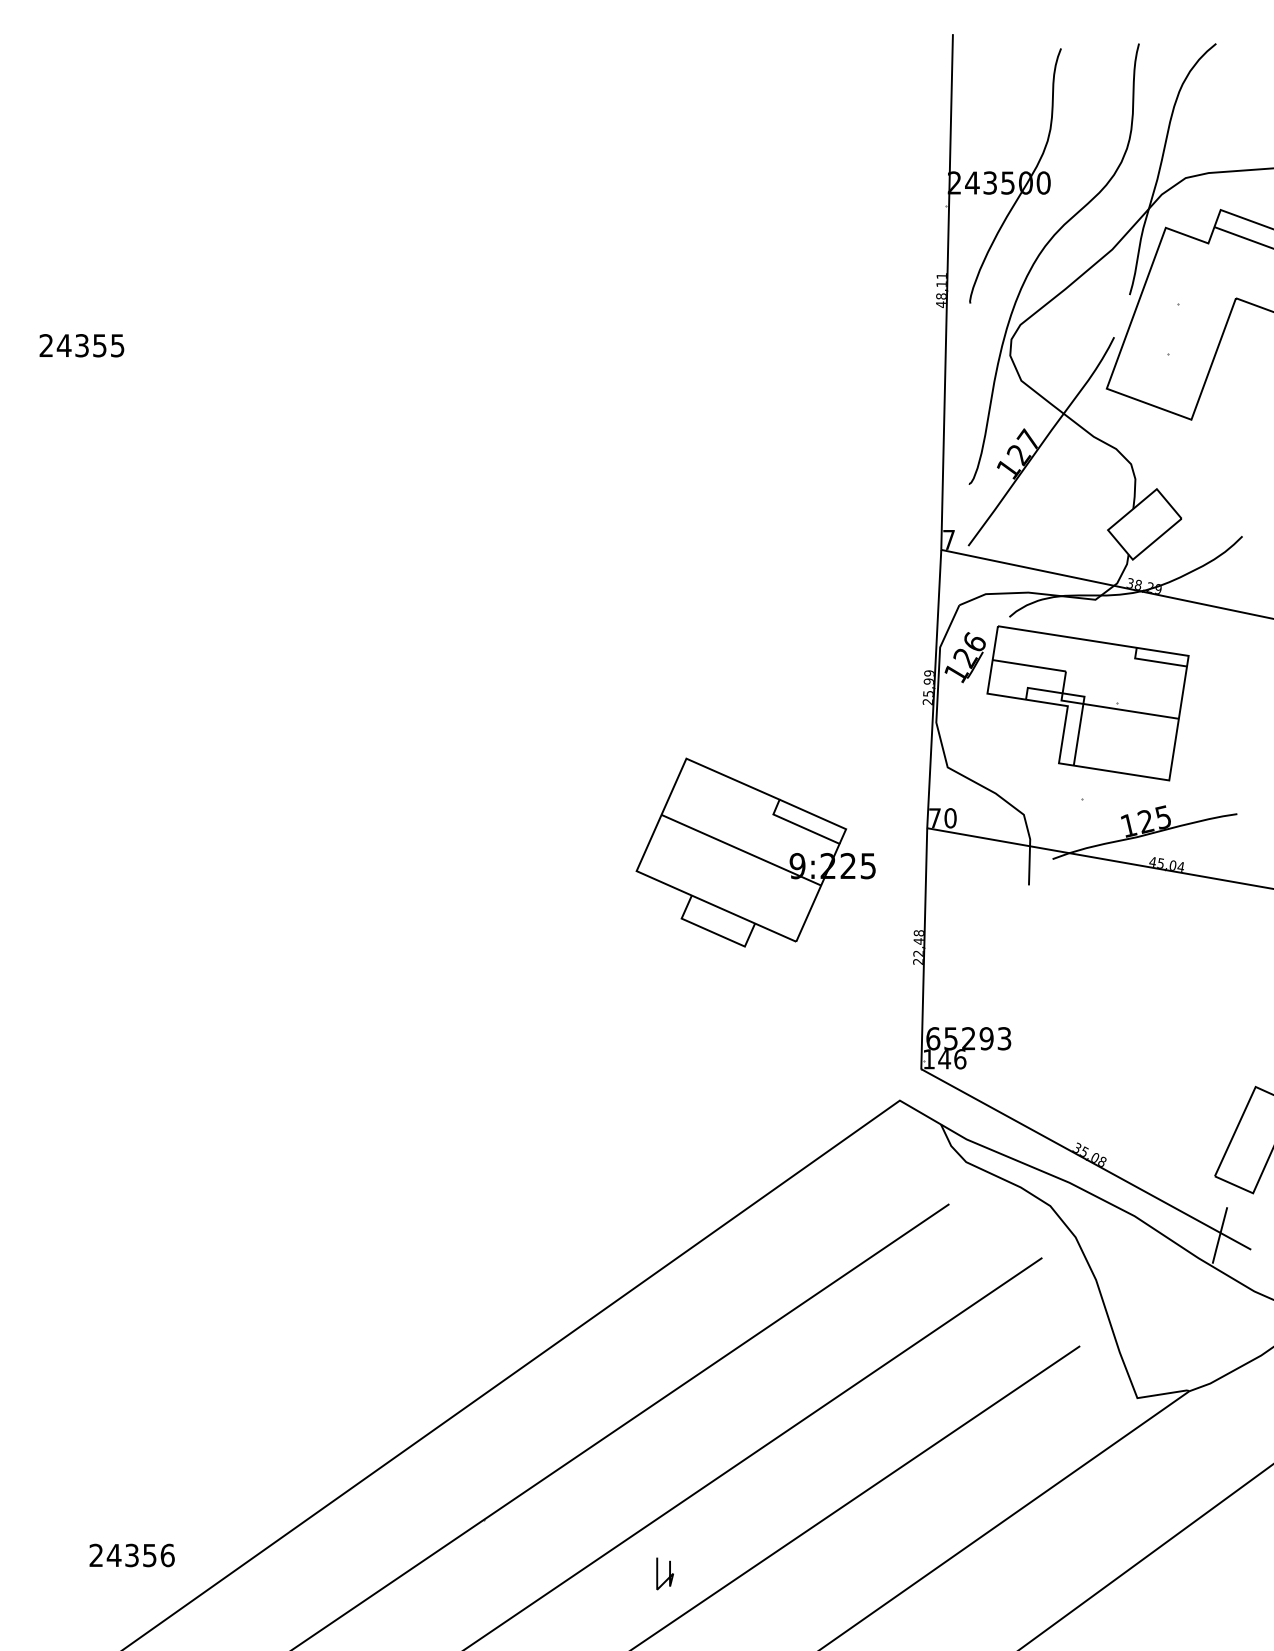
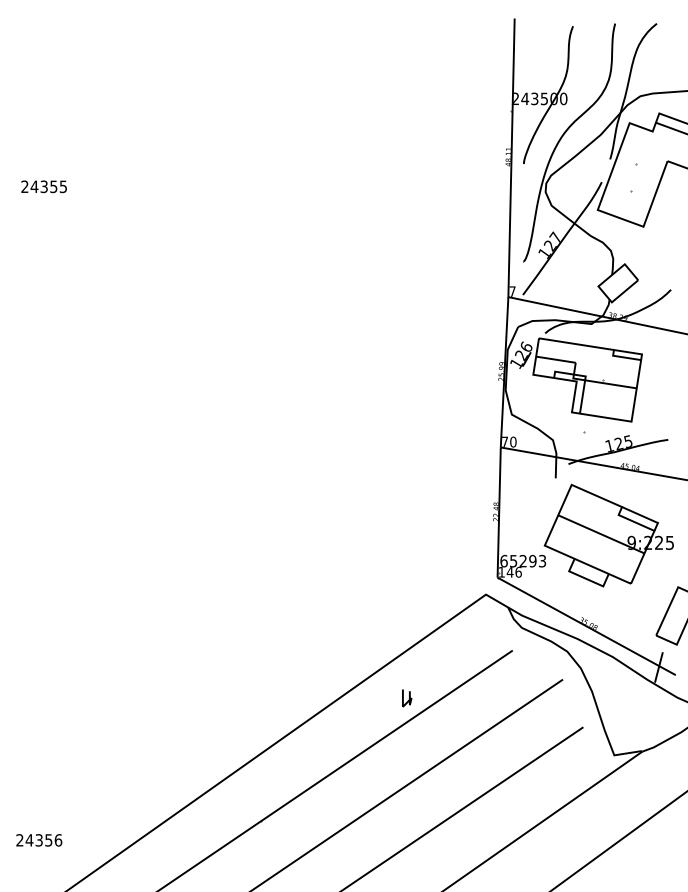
part: (754, 852) -> (608, 535), moved
text: (132, 1555) -> (39, 840), moved
line: (667, 1576) -> (408, 699), moved

